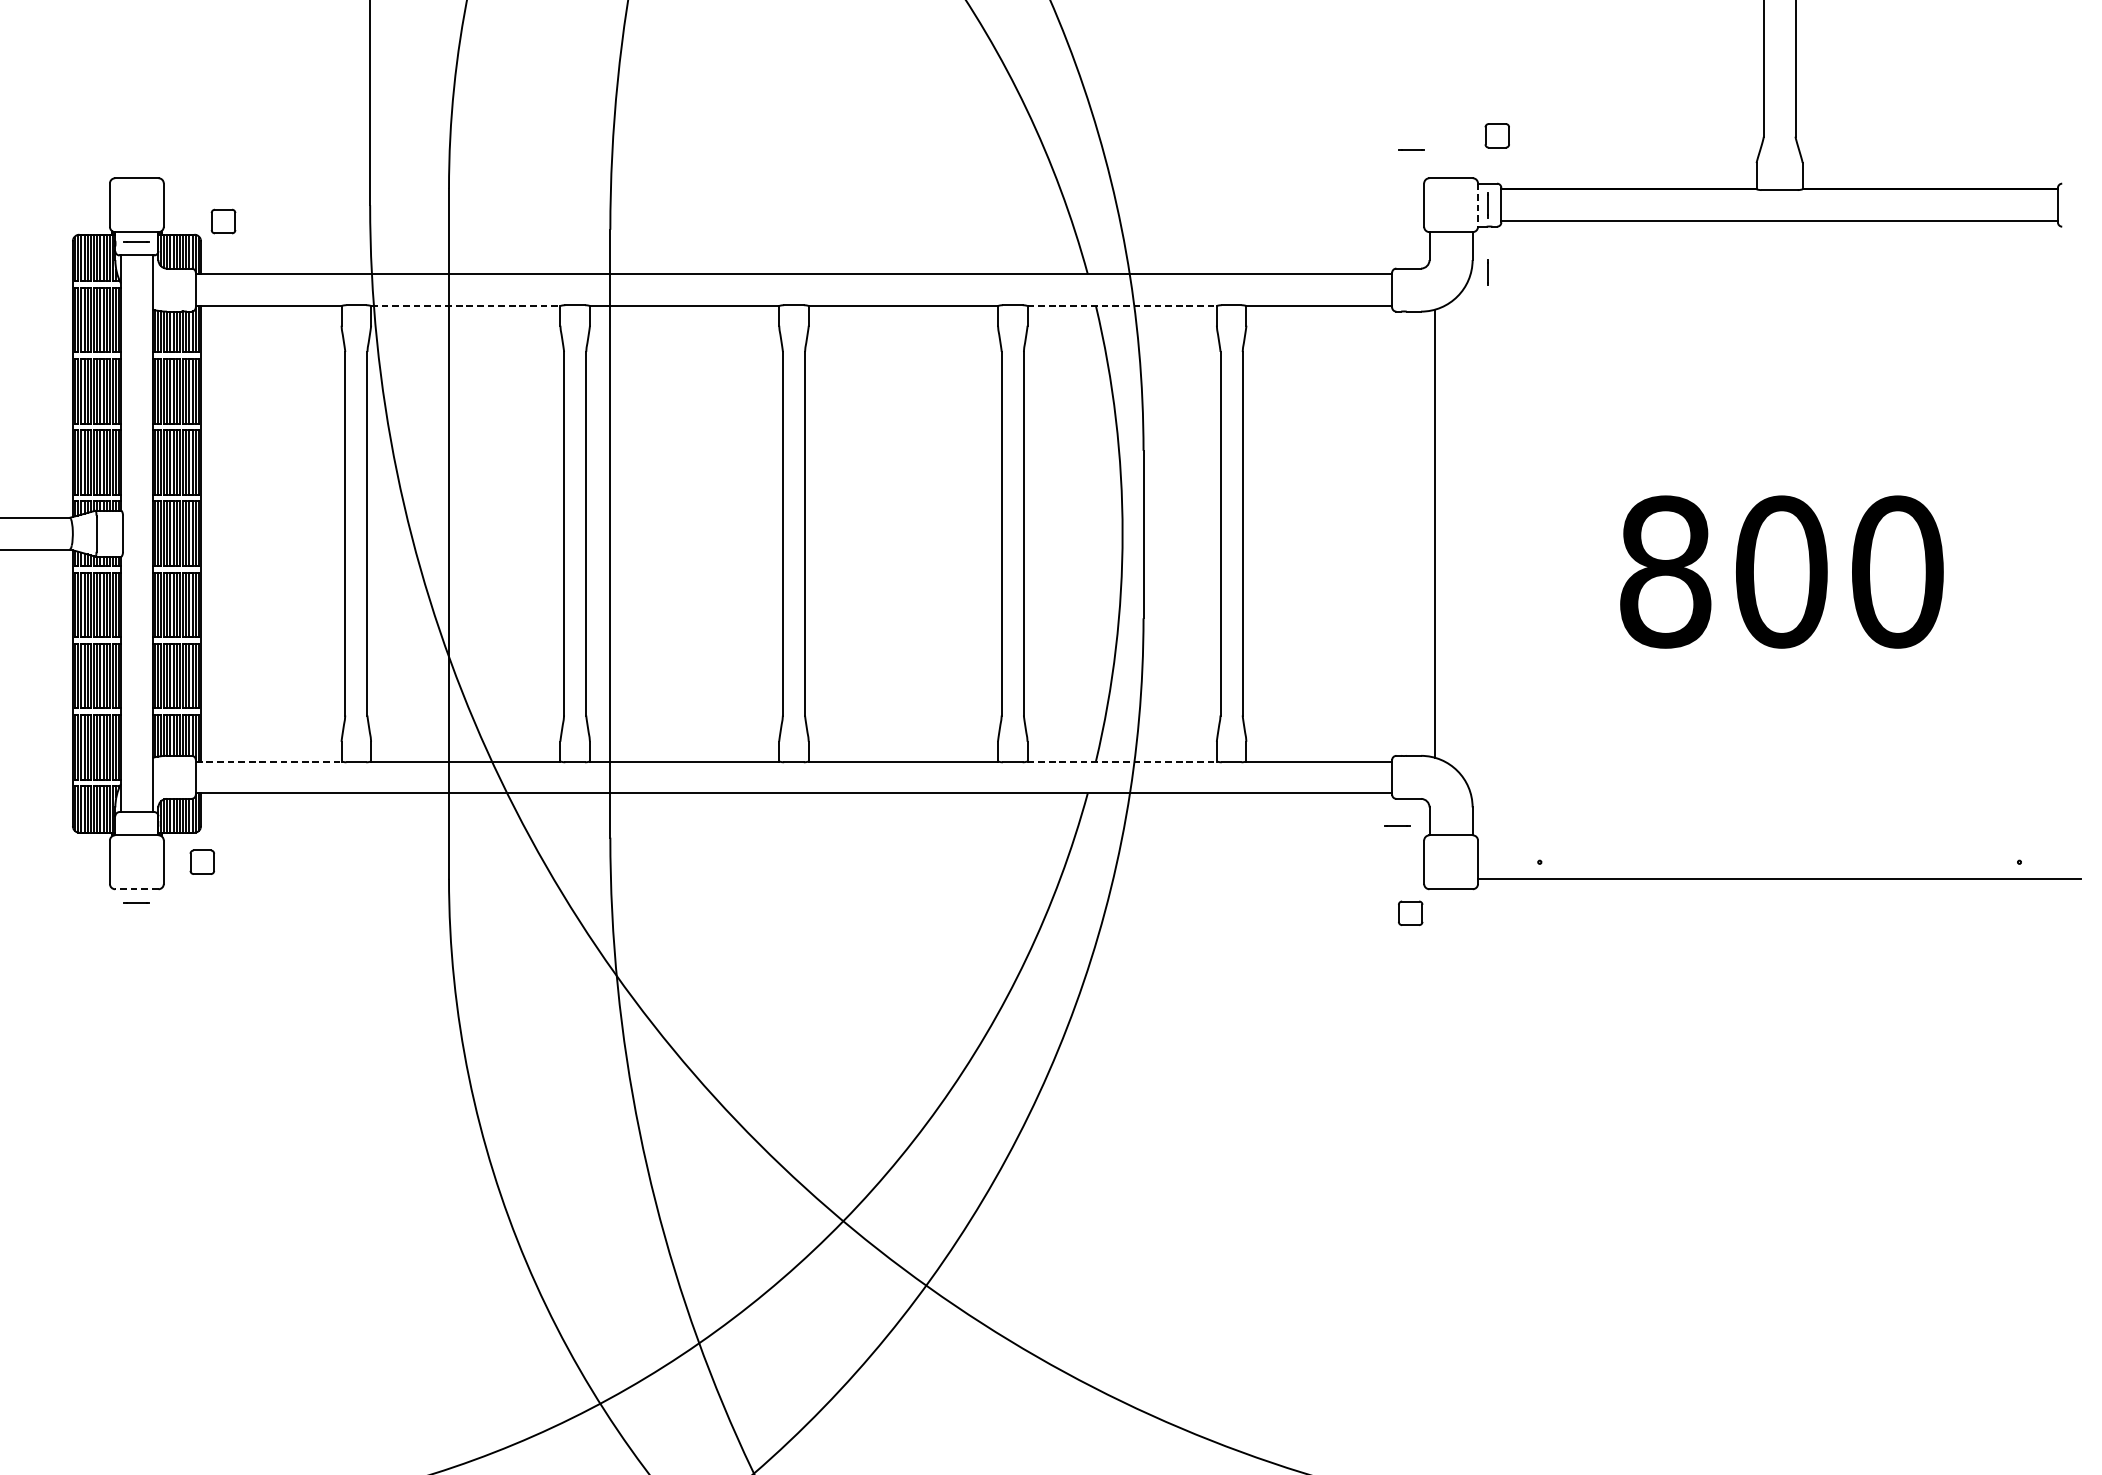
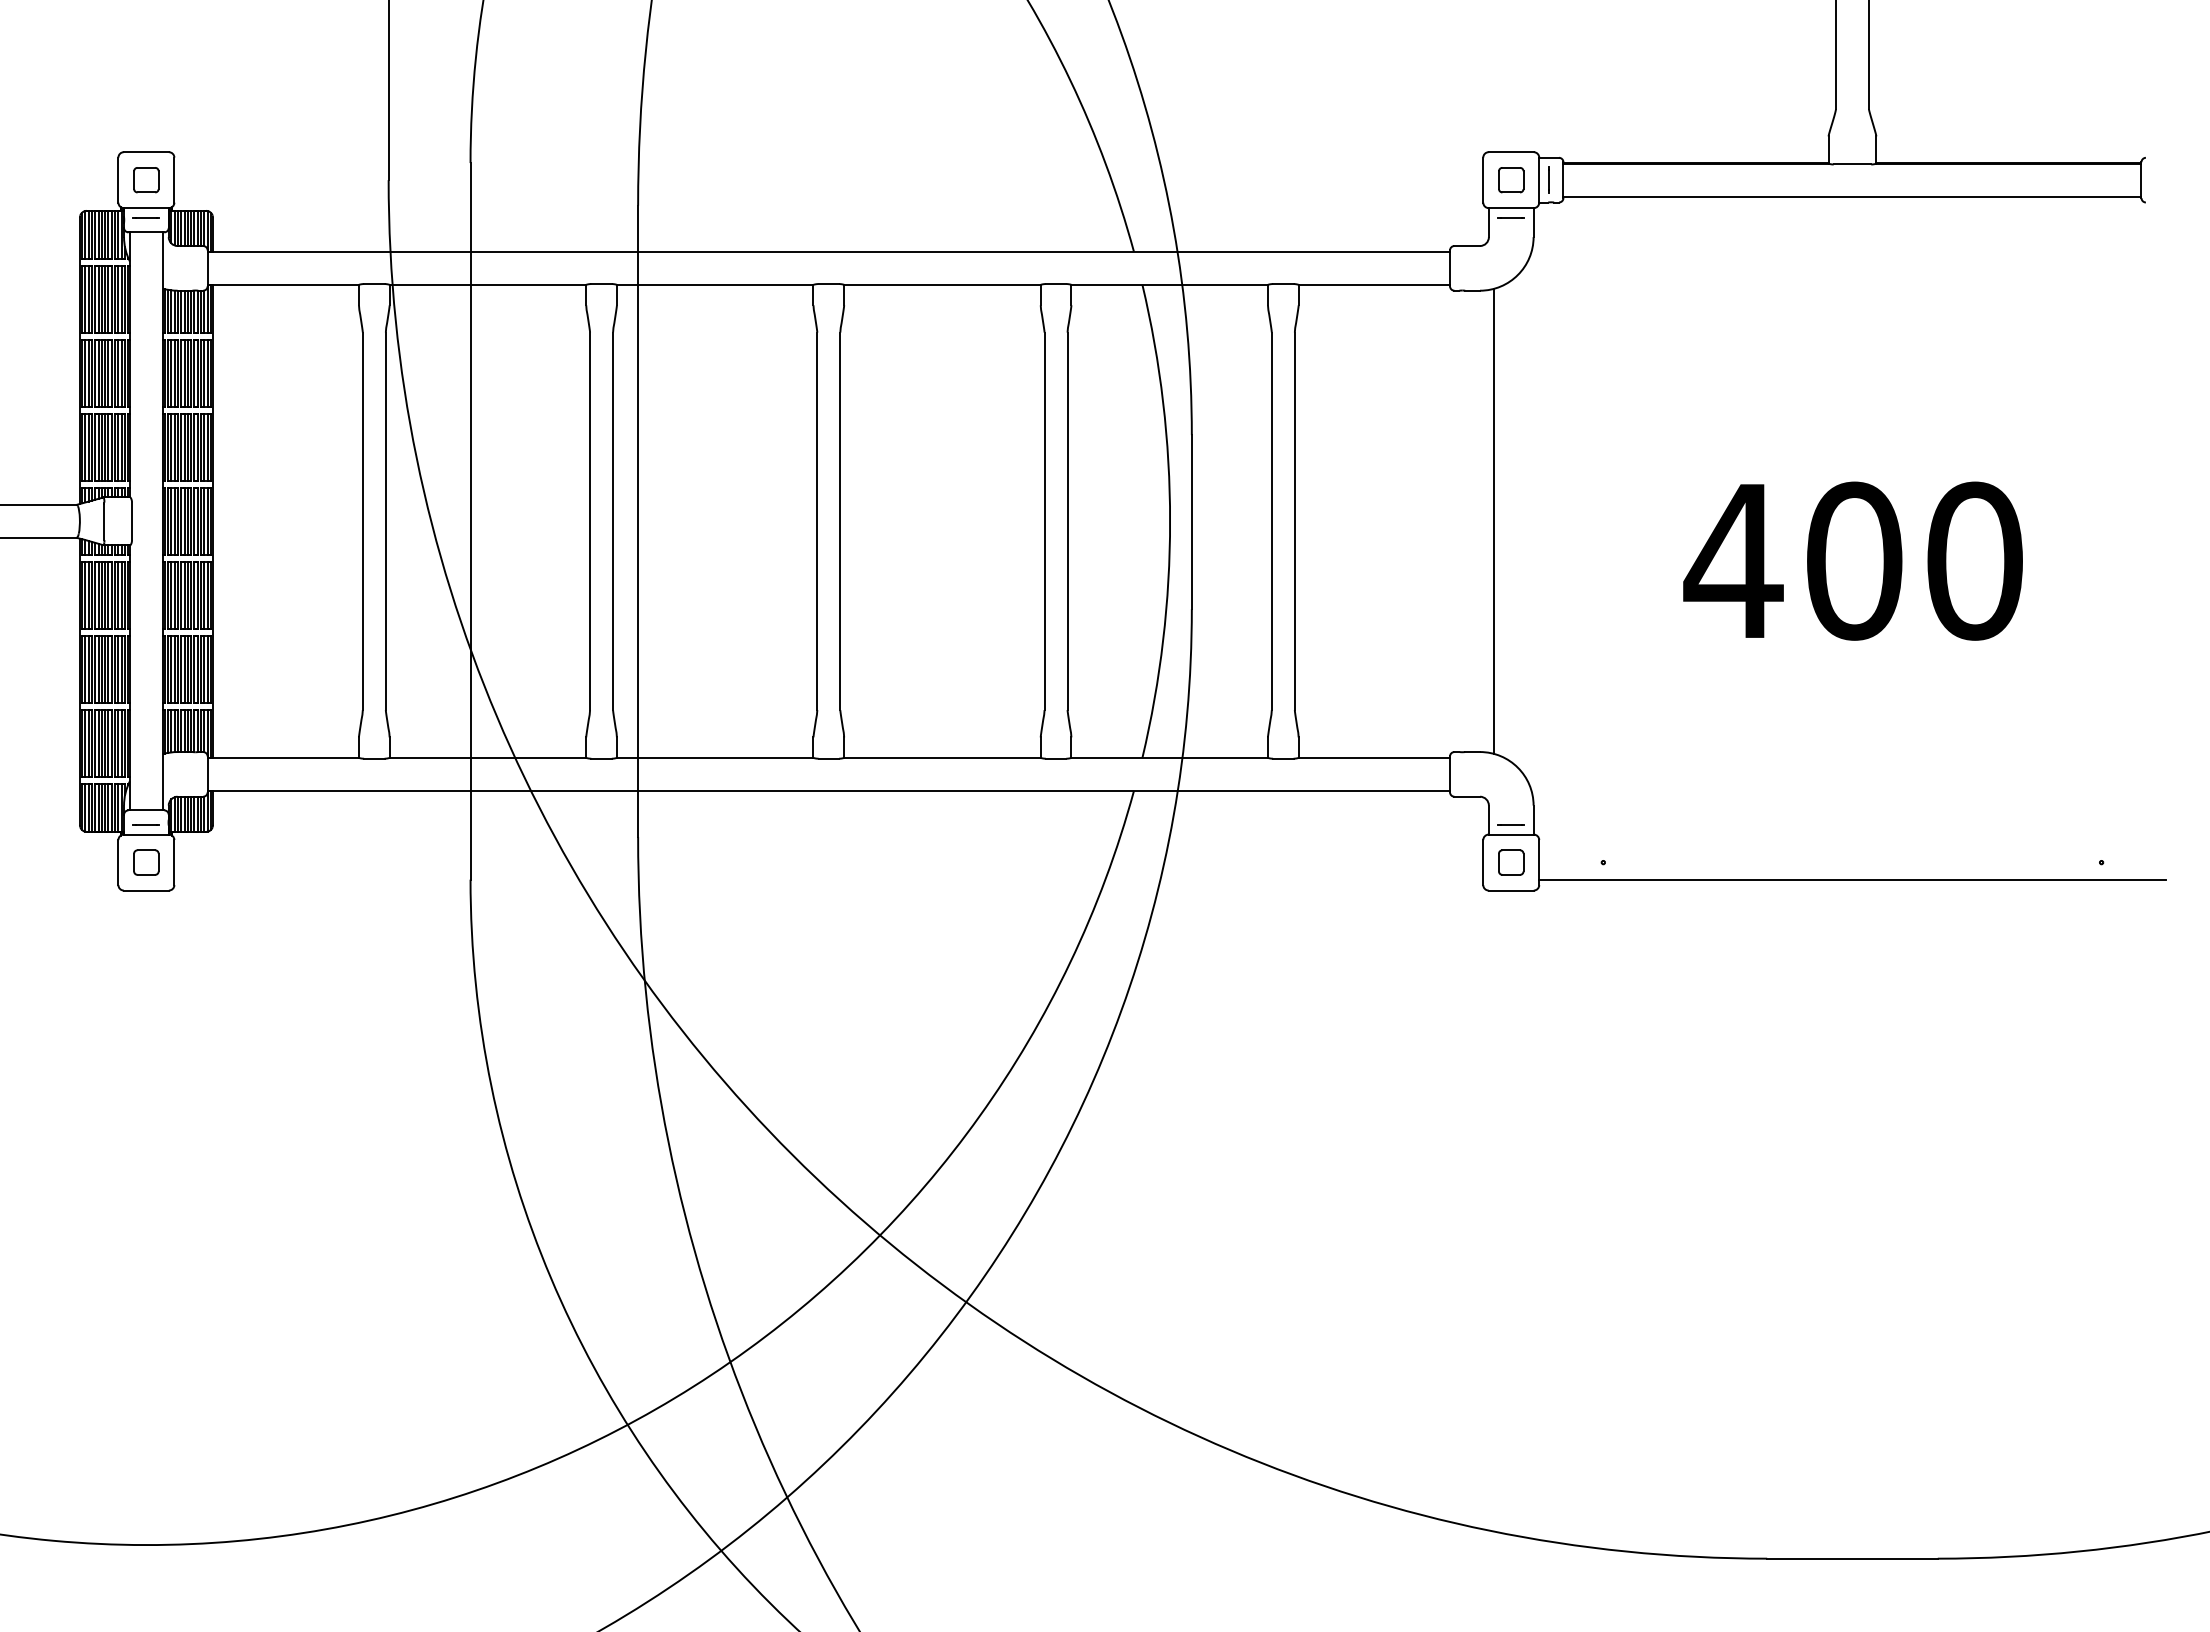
part: (1497, 136) -> (1511, 180), moved
line: (1410, 149) -> (1510, 217), moved
line: (1478, 205) -> (1539, 180), dashed -> solid
part: (223, 221) -> (146, 180), moved
line: (1486, 271) -> (1548, 249), removed
line: (466, 305) -> (488, 284), dashed -> solid
line: (1122, 305) -> (1170, 284), dashed -> solid
text: (1665, 571) -> (1733, 560), 800 -> 400
line: (268, 761) -> (283, 757), dashed -> solid
line: (1122, 761) -> (1170, 757), dashed -> solid
line: (1396, 825) -> (1510, 824), moved
part: (202, 862) -> (146, 862), moved
line: (136, 889) -> (146, 890), dashed -> solid
line: (136, 902) -> (145, 824), moved
part: (1410, 913) -> (1511, 862), moved

